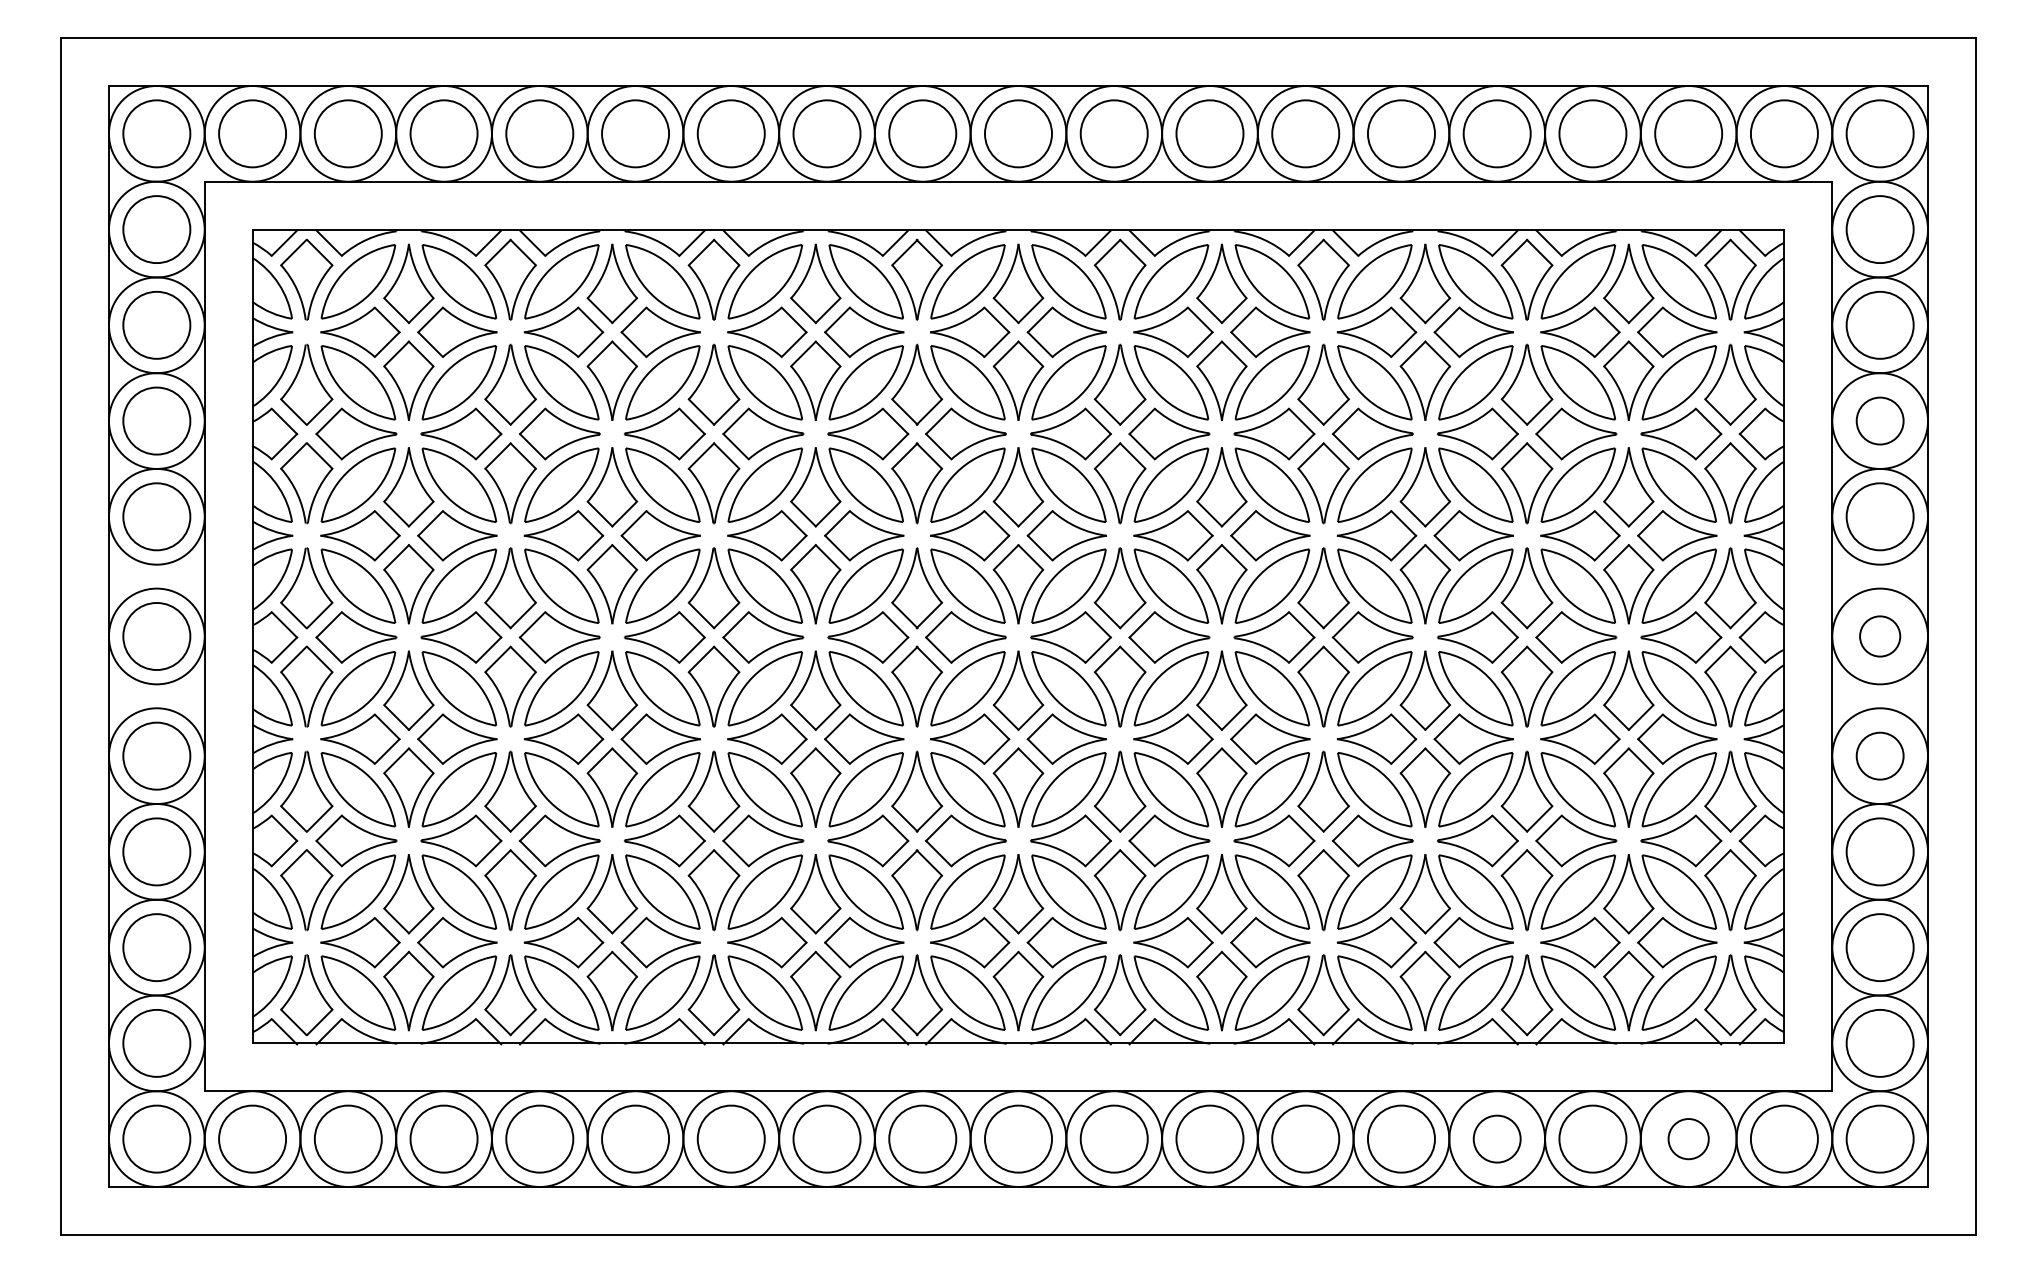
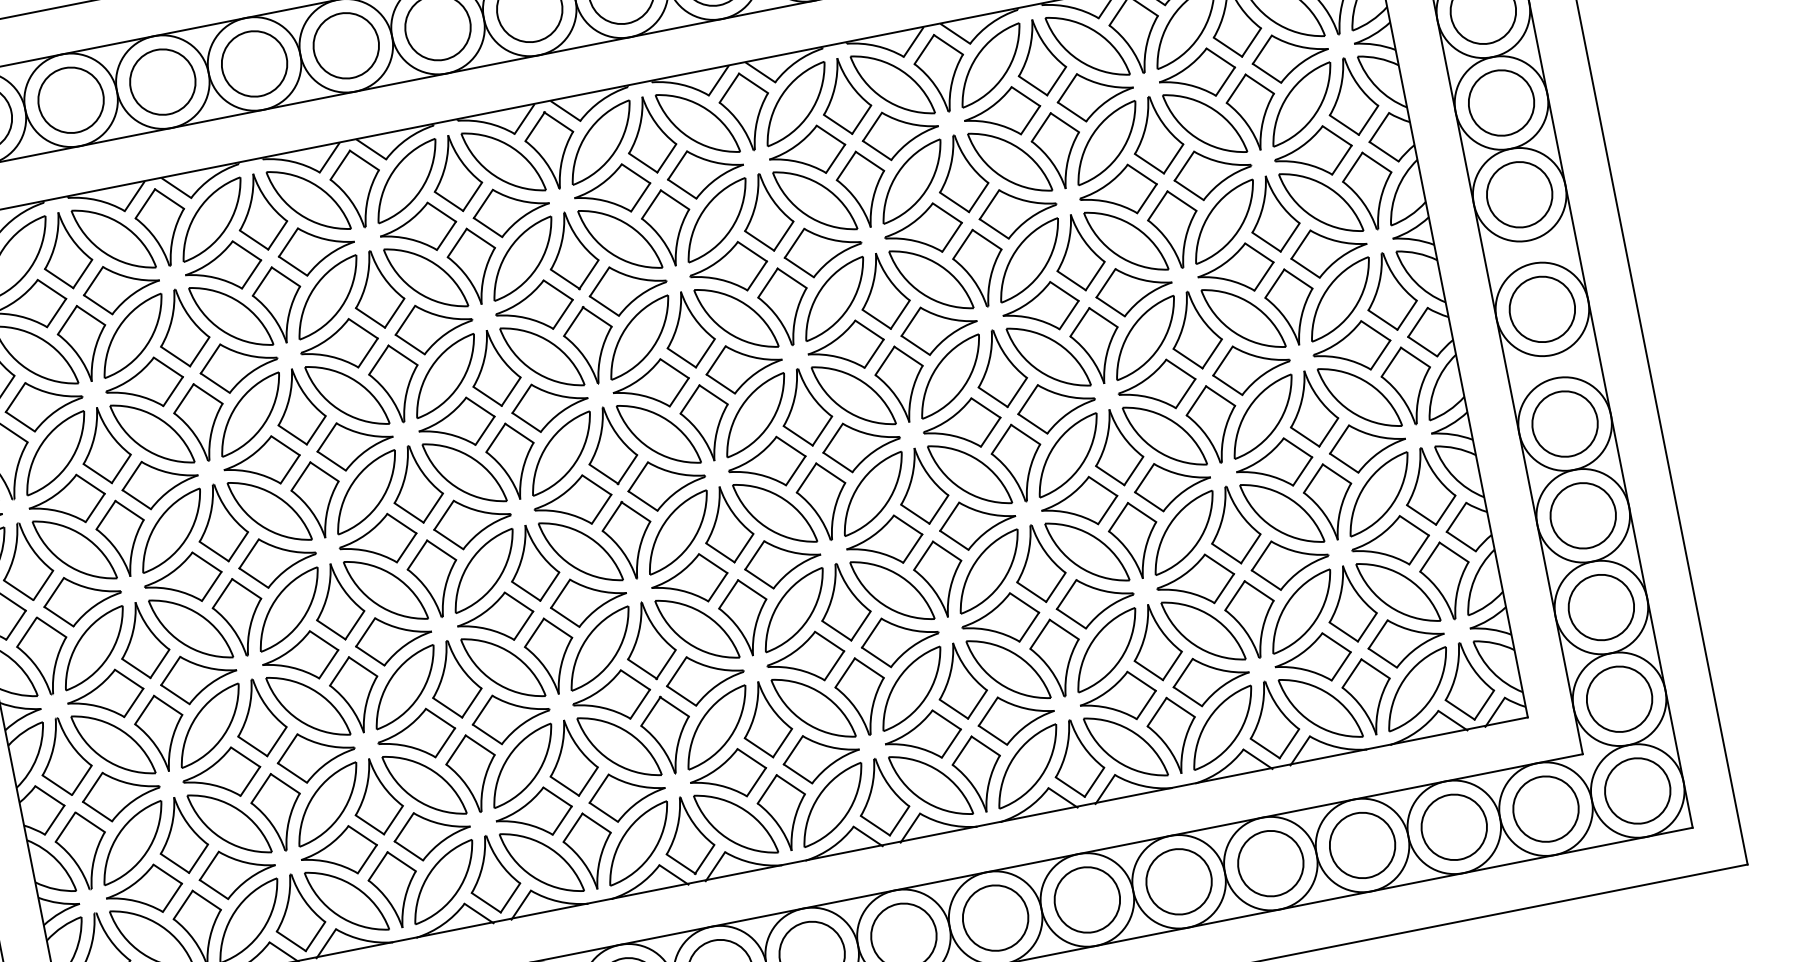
circle: (1879, 420) -> (1500, 102), size x1.43
circle: (1879, 635) -> (1541, 308), size x1.67
circle: (1879, 755) -> (1564, 423), size x1.43
circle: (1496, 1138) -> (1270, 863), size x1.43
circle: (1688, 1138) -> (1453, 826), size x1.67

